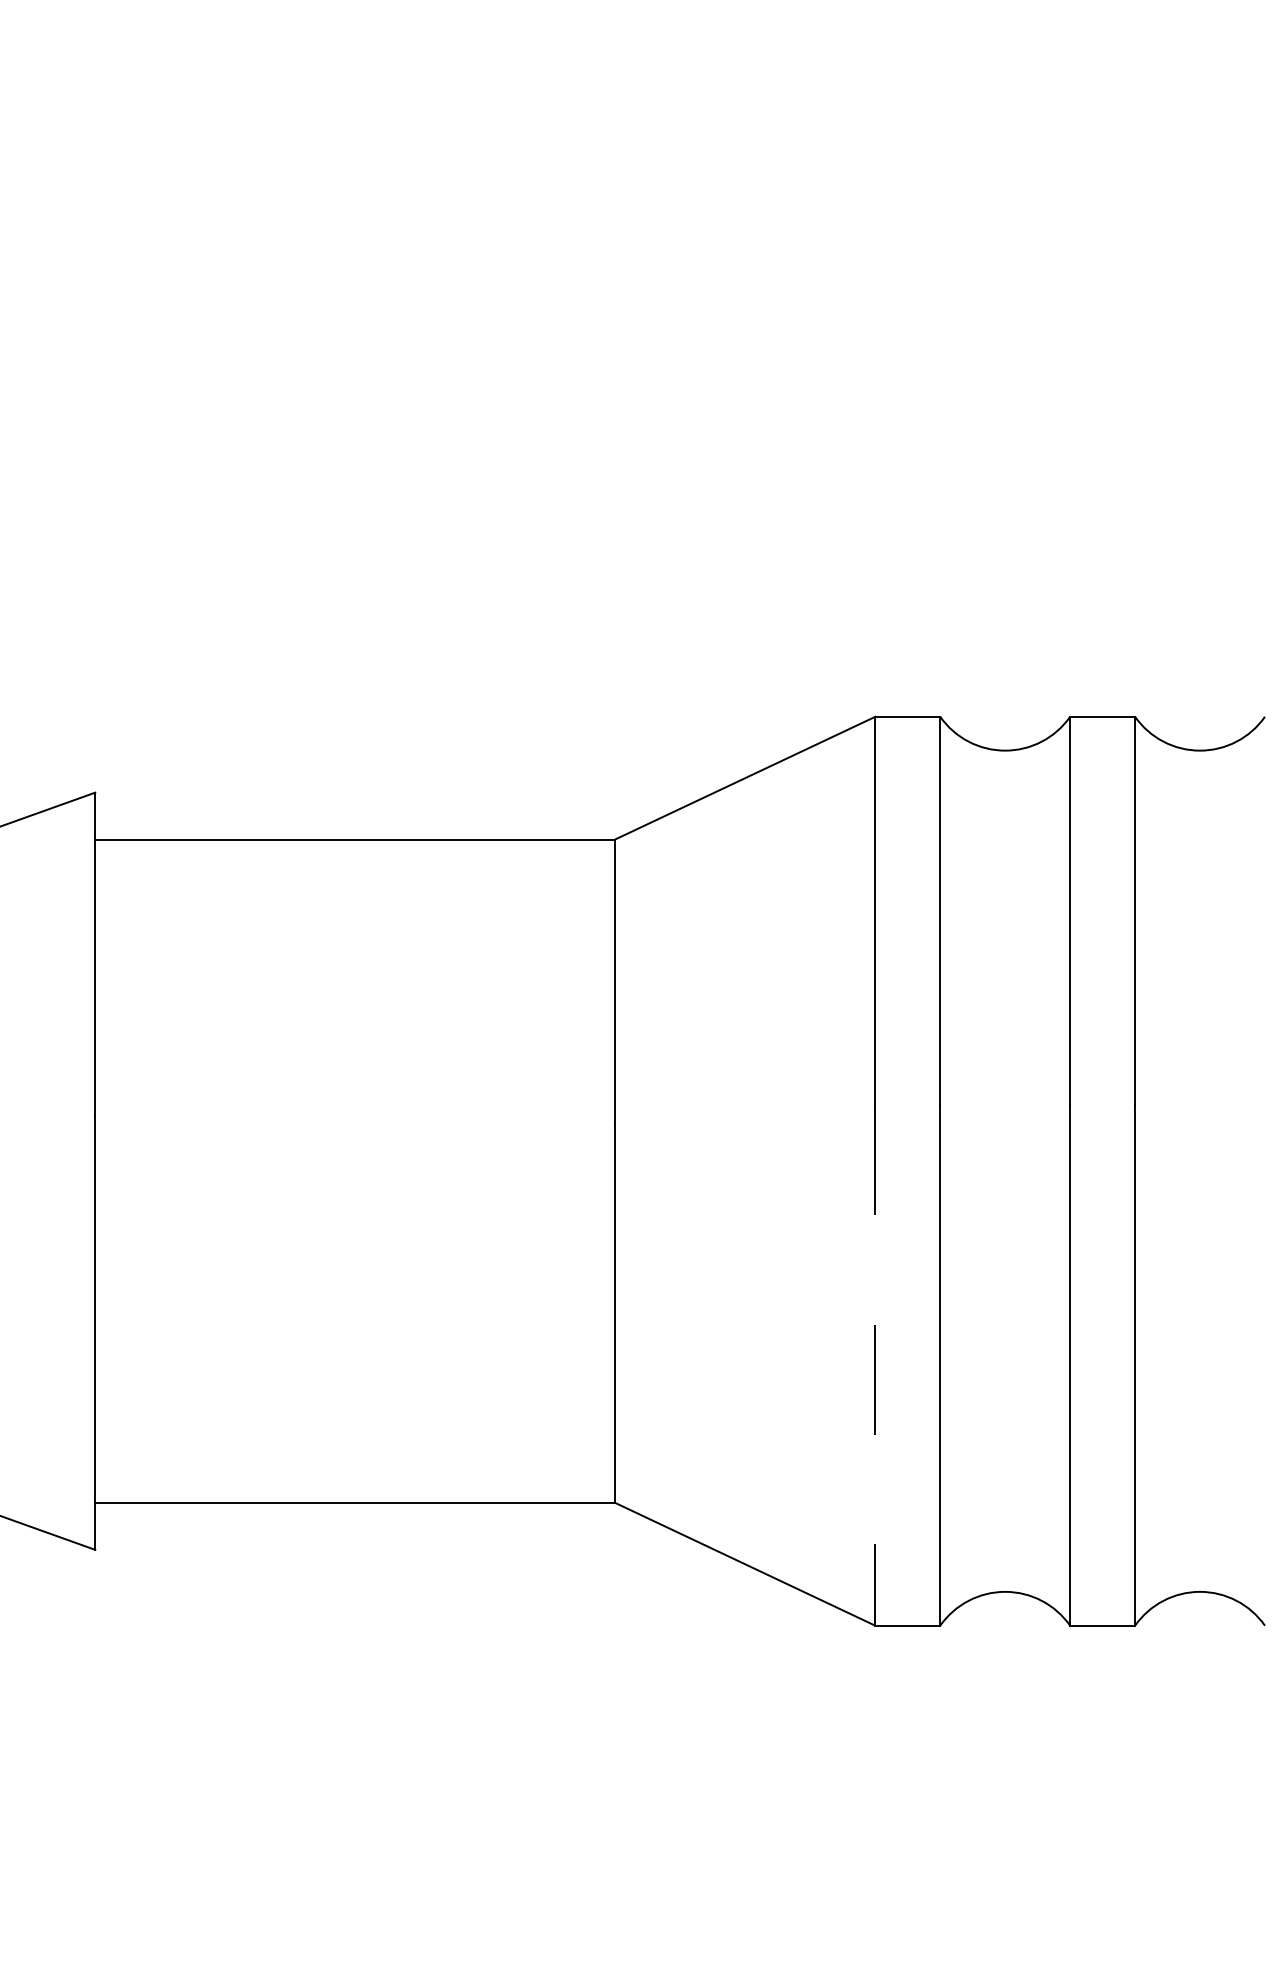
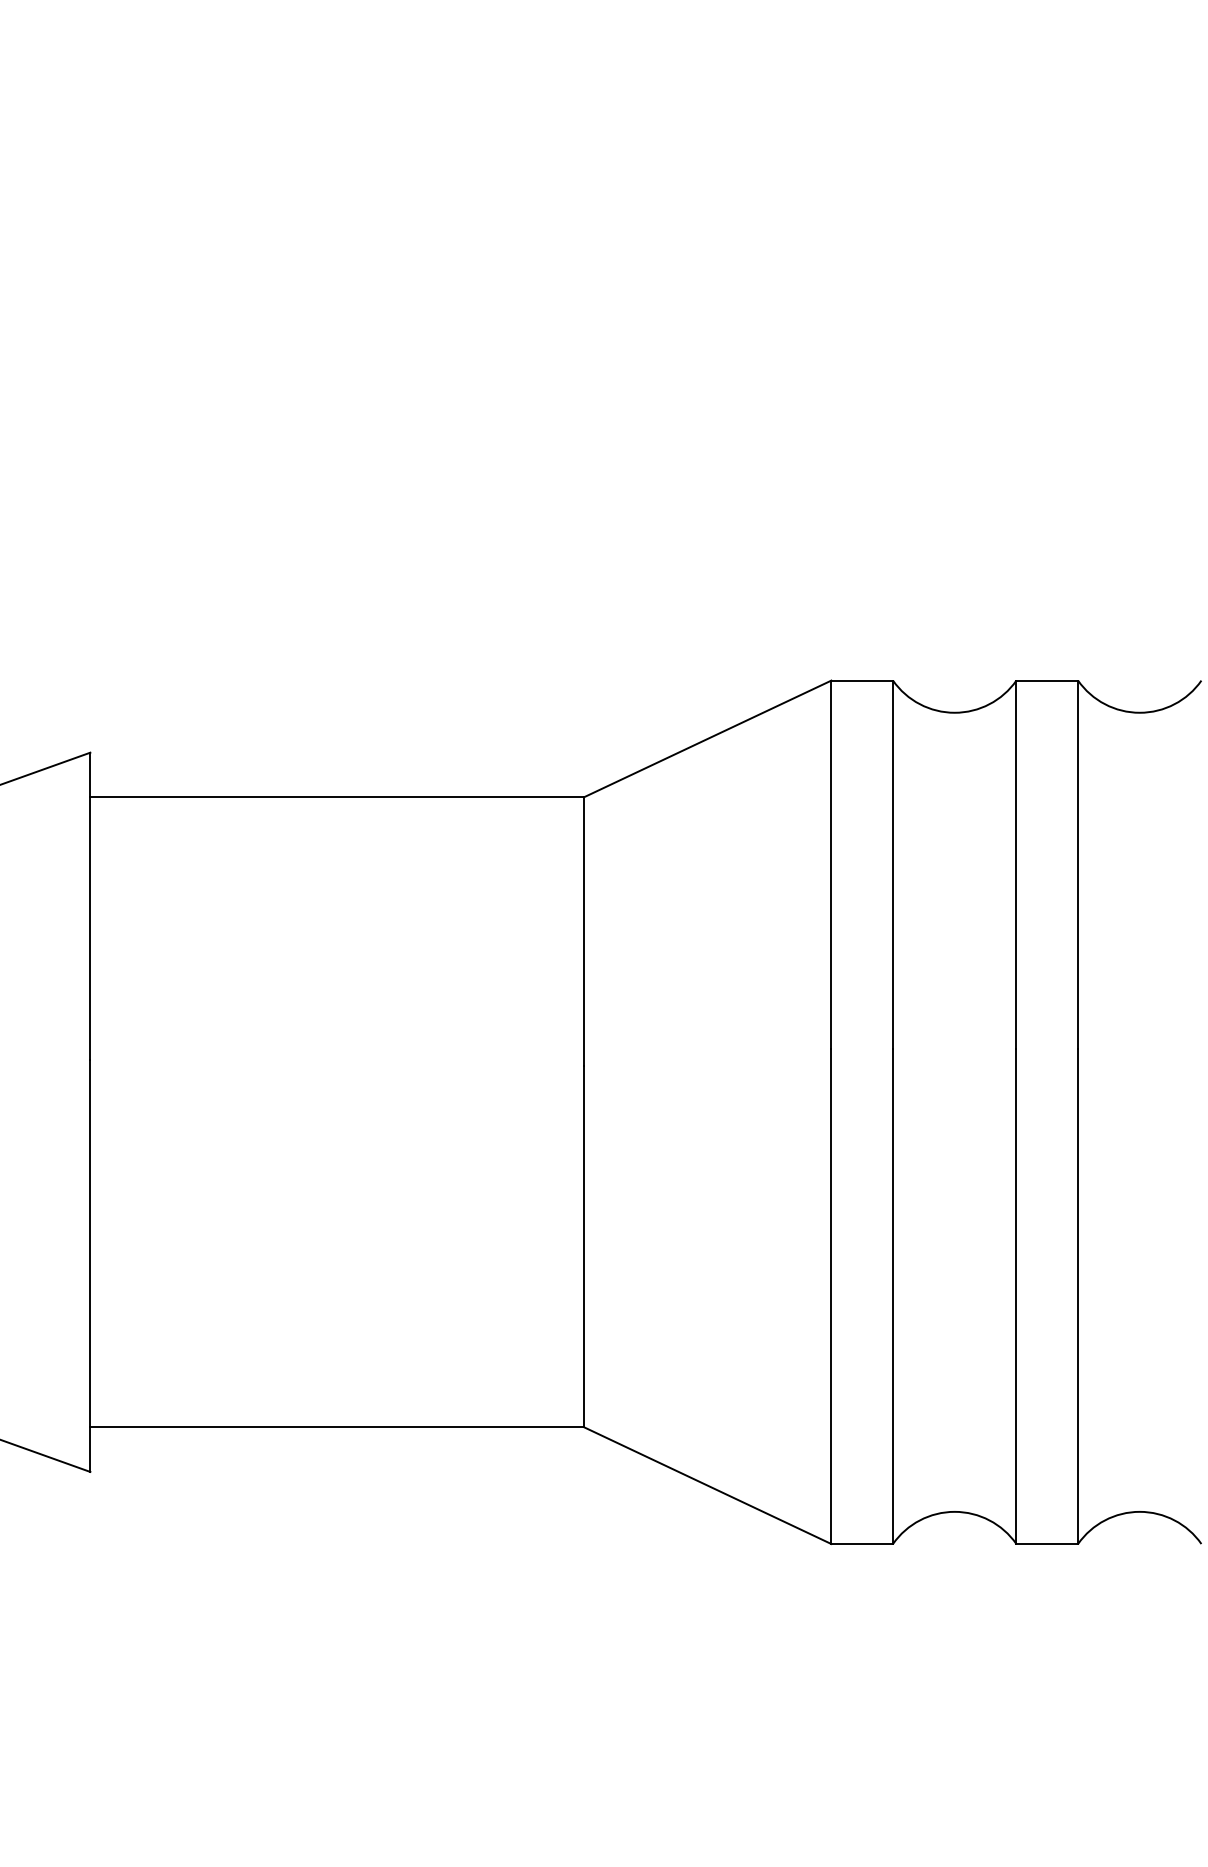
line: (875, 1365) -> (831, 1296), dashed -> solid

